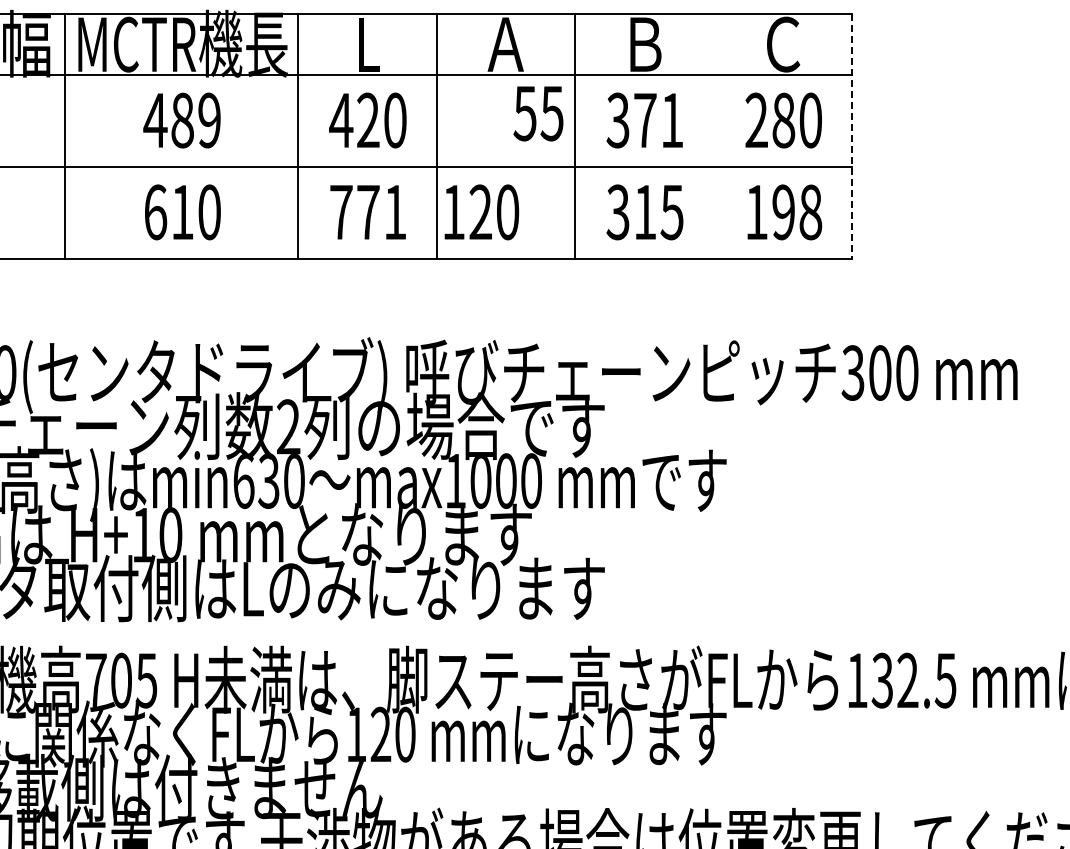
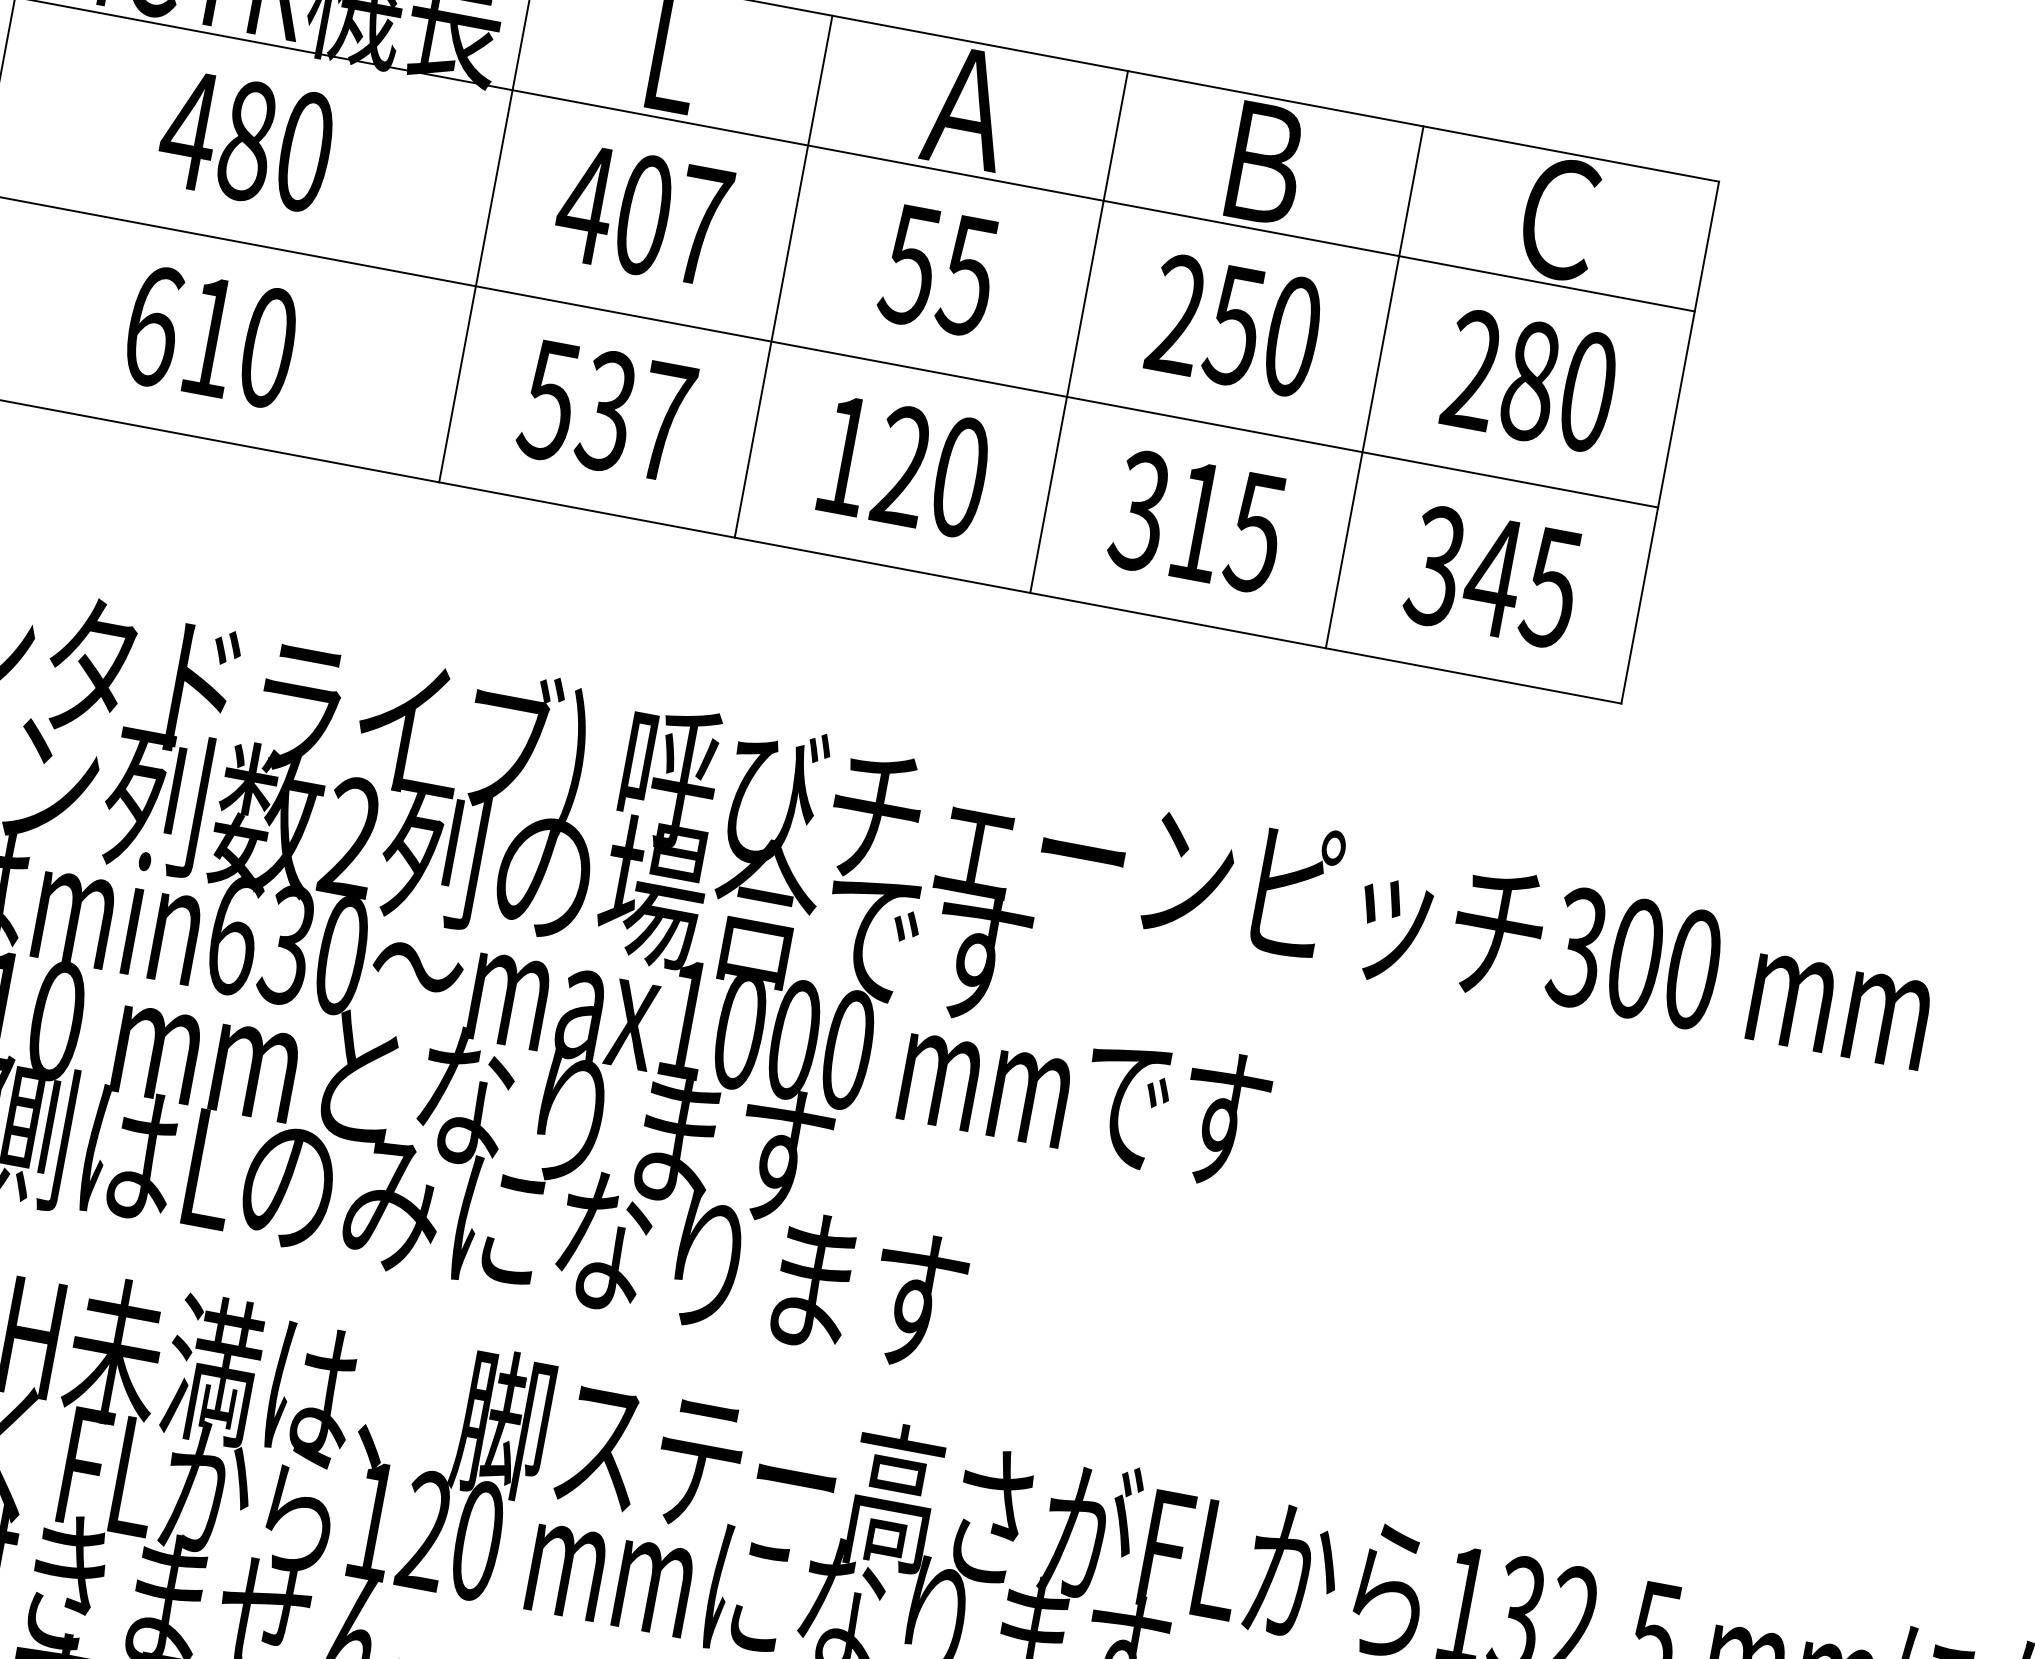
text: (538, 113) -> (938, 270), moved
text: (209, 120) -> (304, 151), 489 -> 480
text: (381, 120) -> (671, 220), 420 -> 407
text: (644, 120) -> (1233, 325), 371 -> 250
line: (713, 136) -> (1374, 387), added
line: (852, 137) -> (1670, 444), dashed -> solid
text: (367, 212) -> (605, 411), 771 -> 537
text: (481, 212) -> (904, 467), moved
text: (783, 212) -> (1493, 577), 198 -> 345

